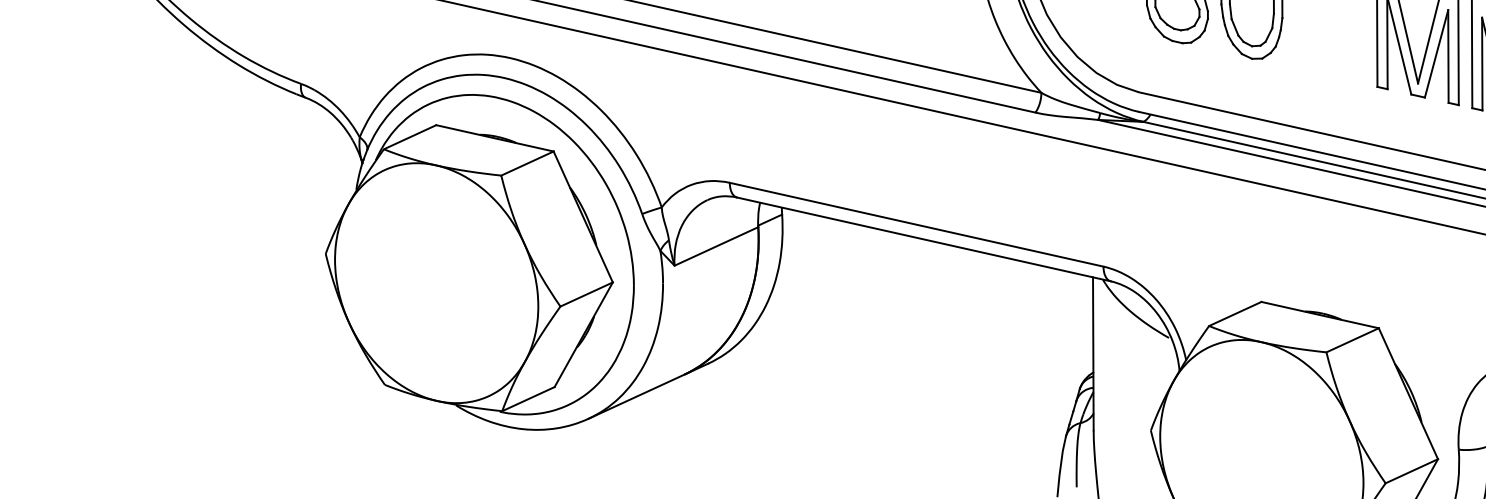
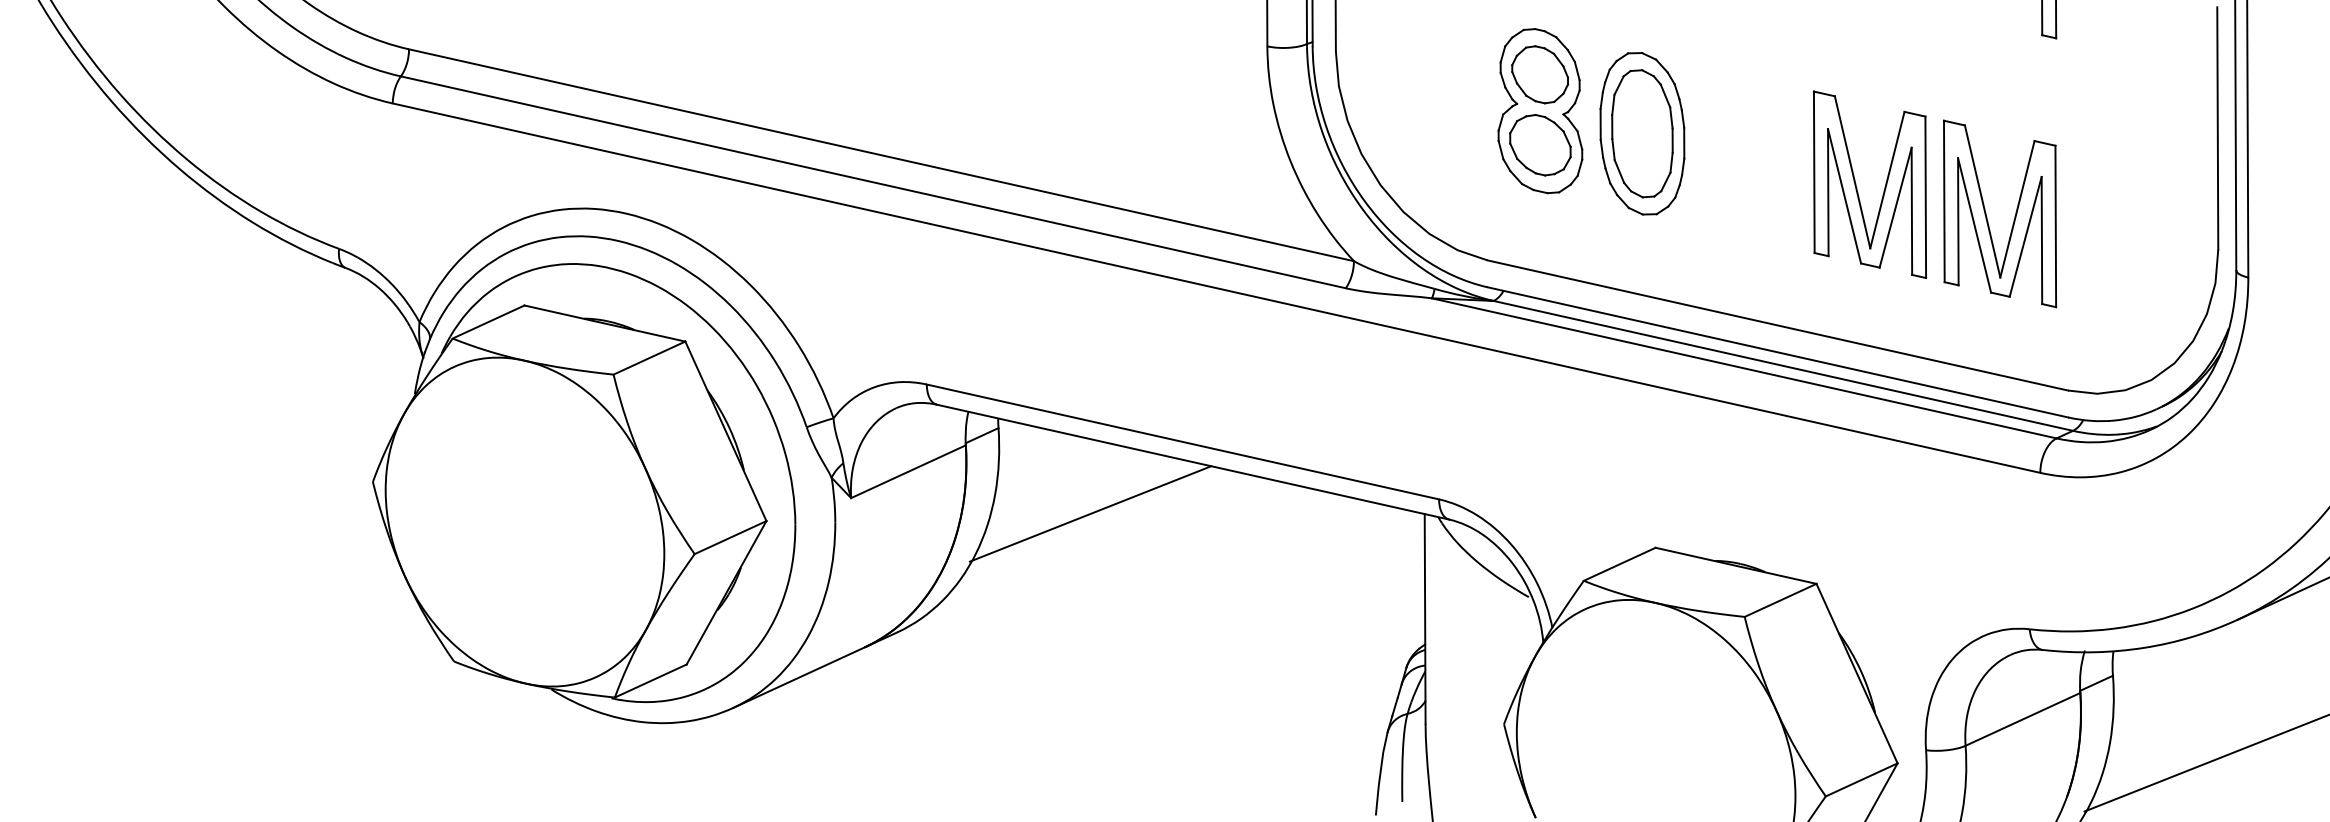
line: (849, 276) -> (1090, 513), added

